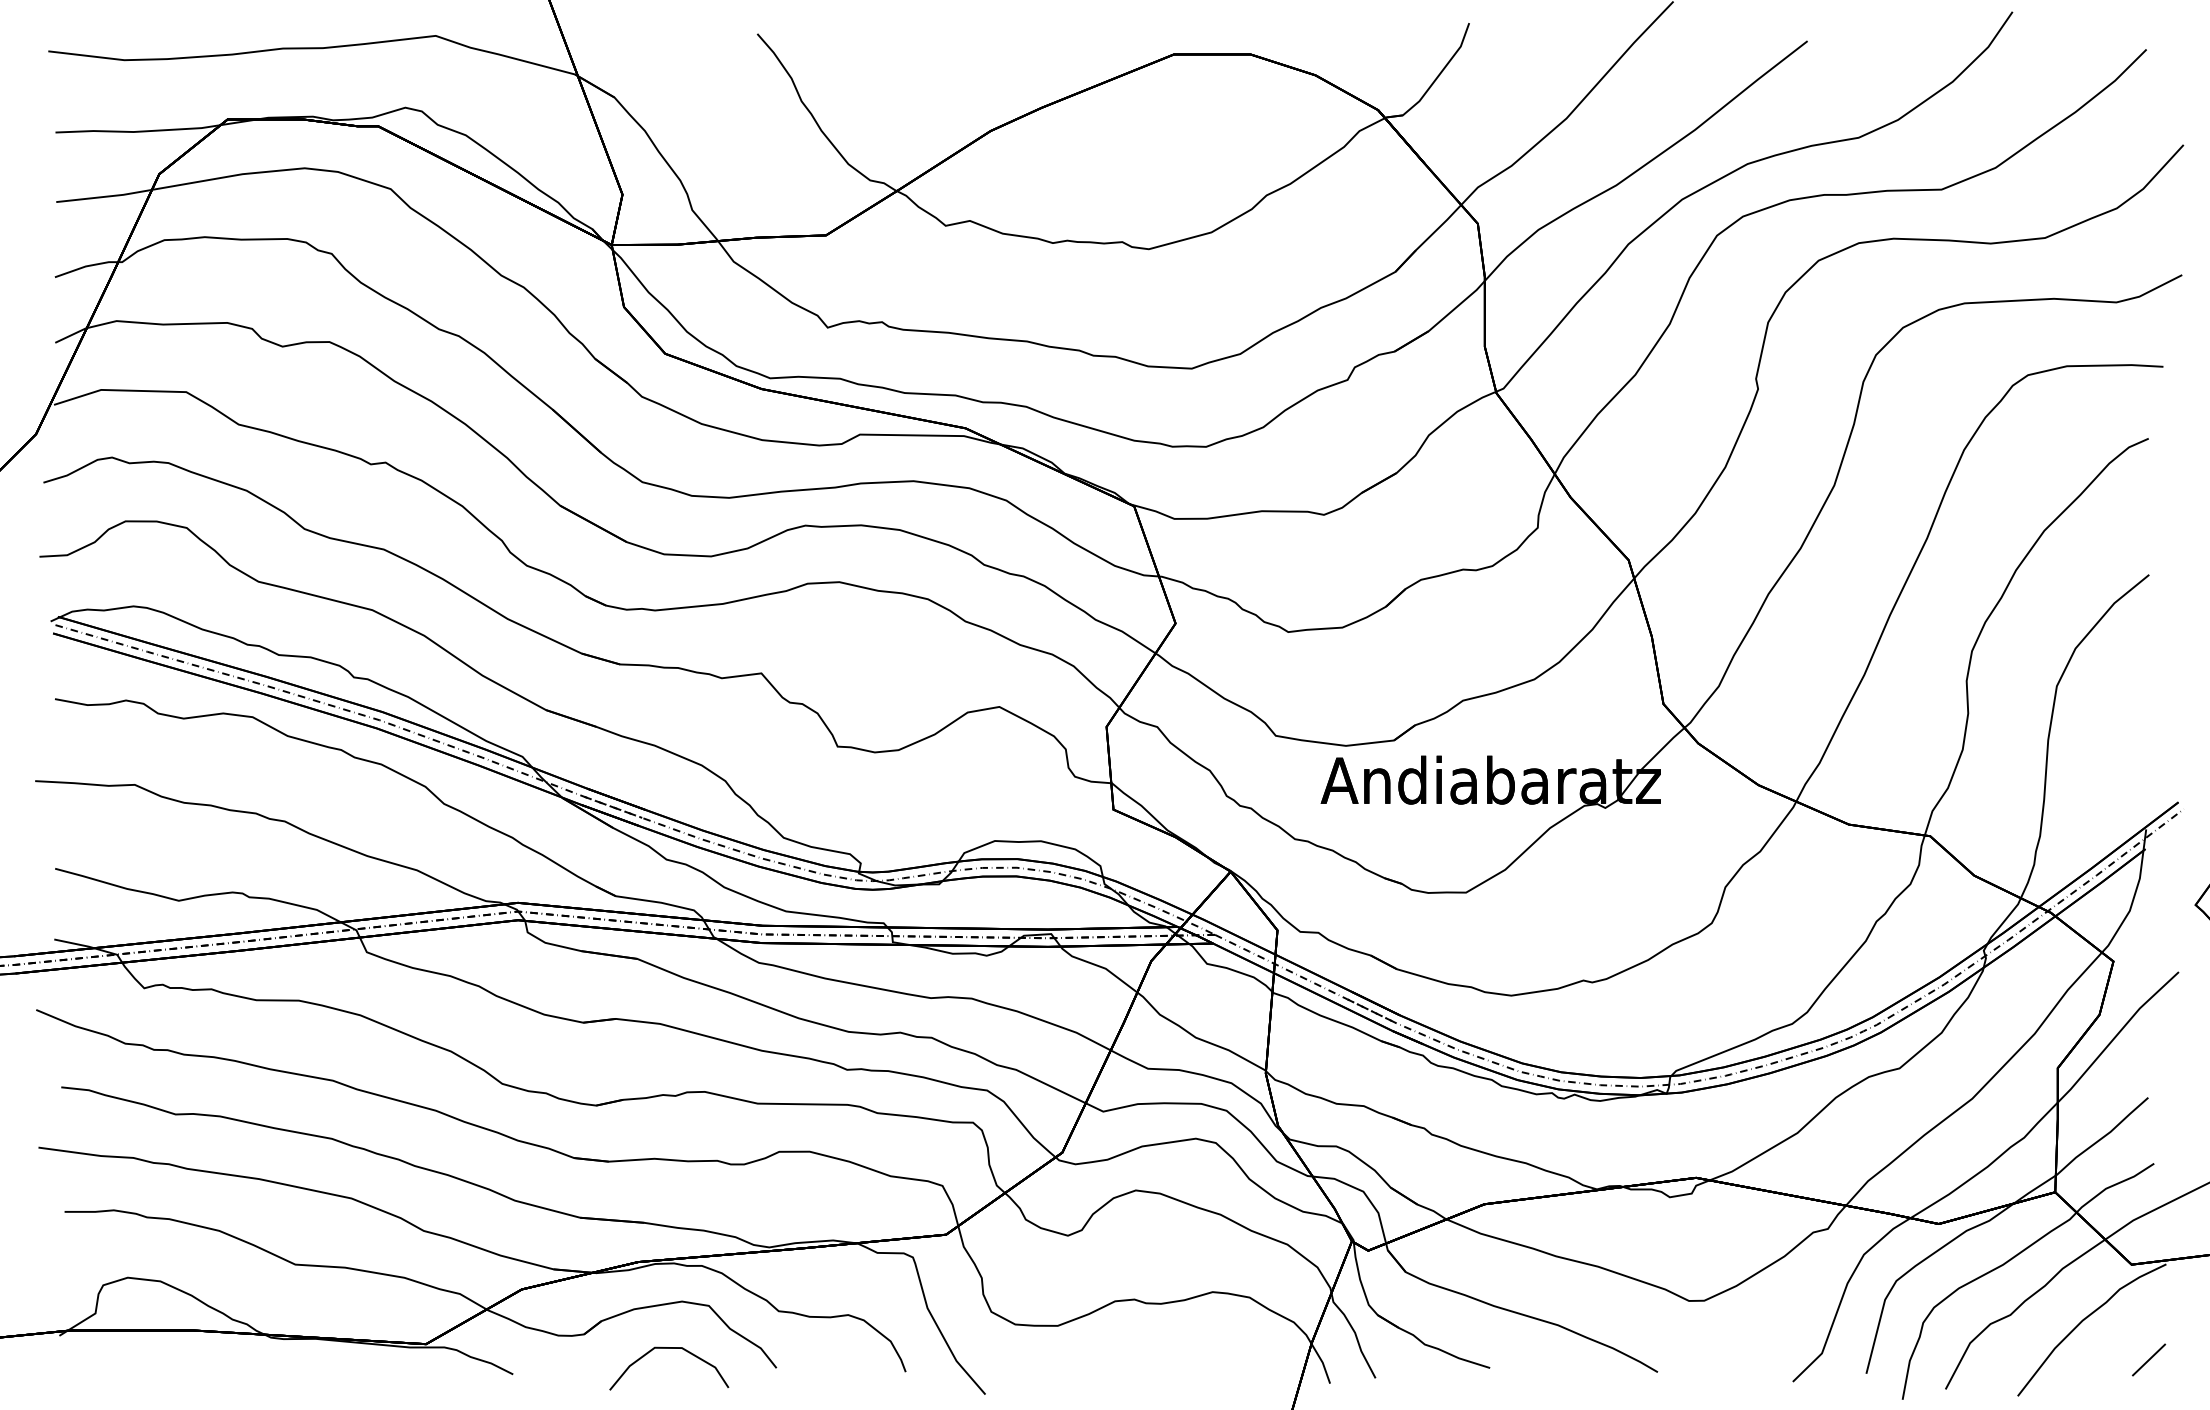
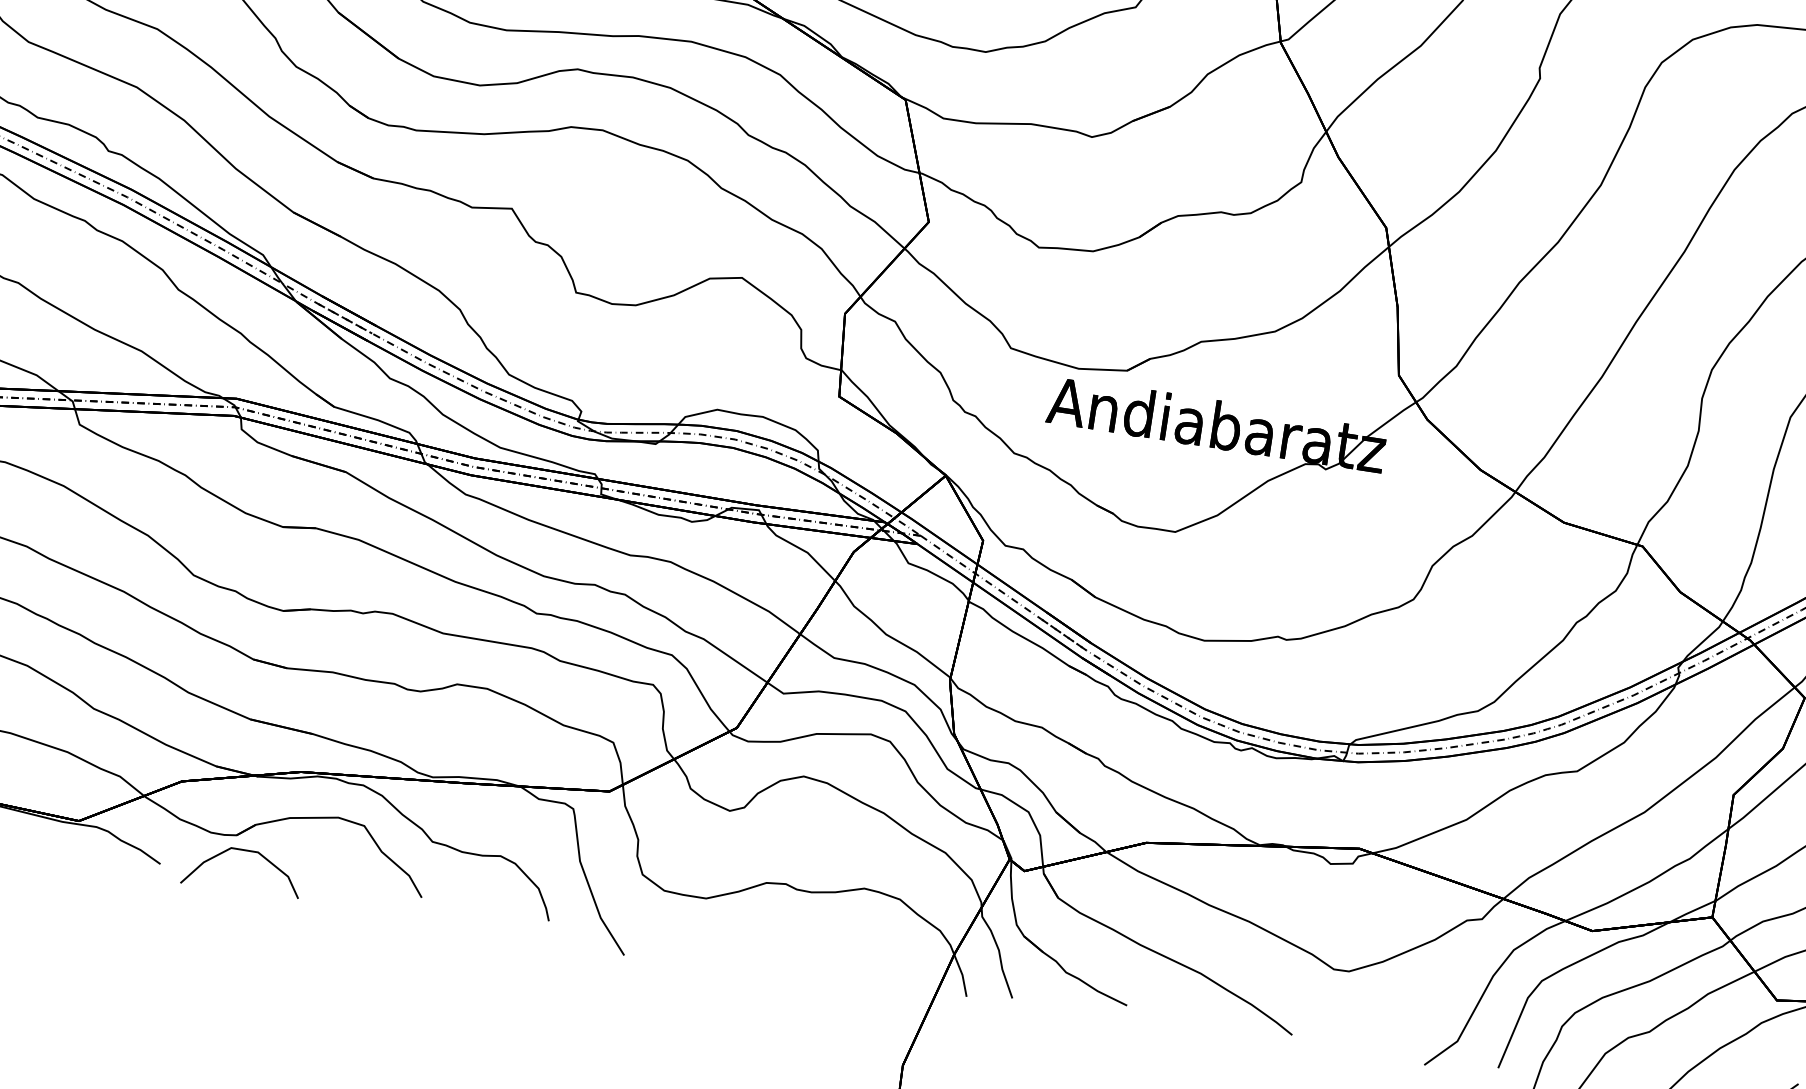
curve: (669, 1348) -> (245, 850), moved

